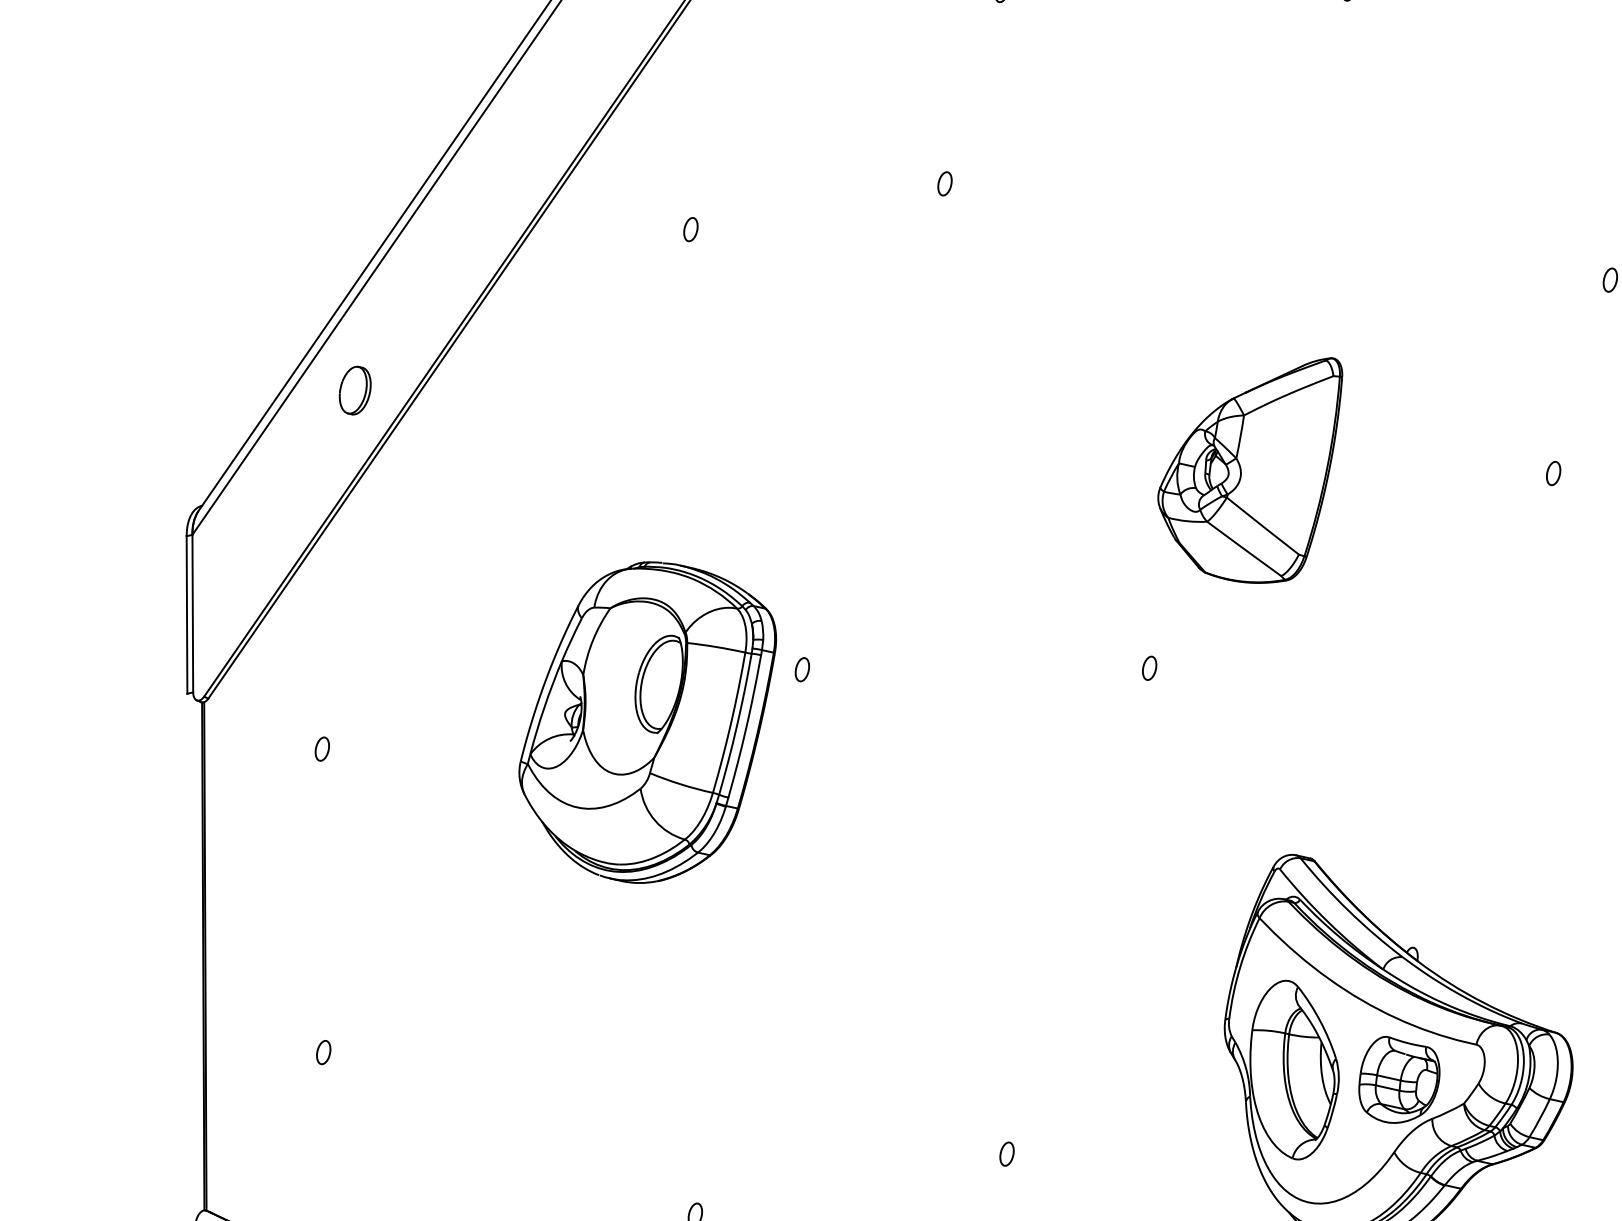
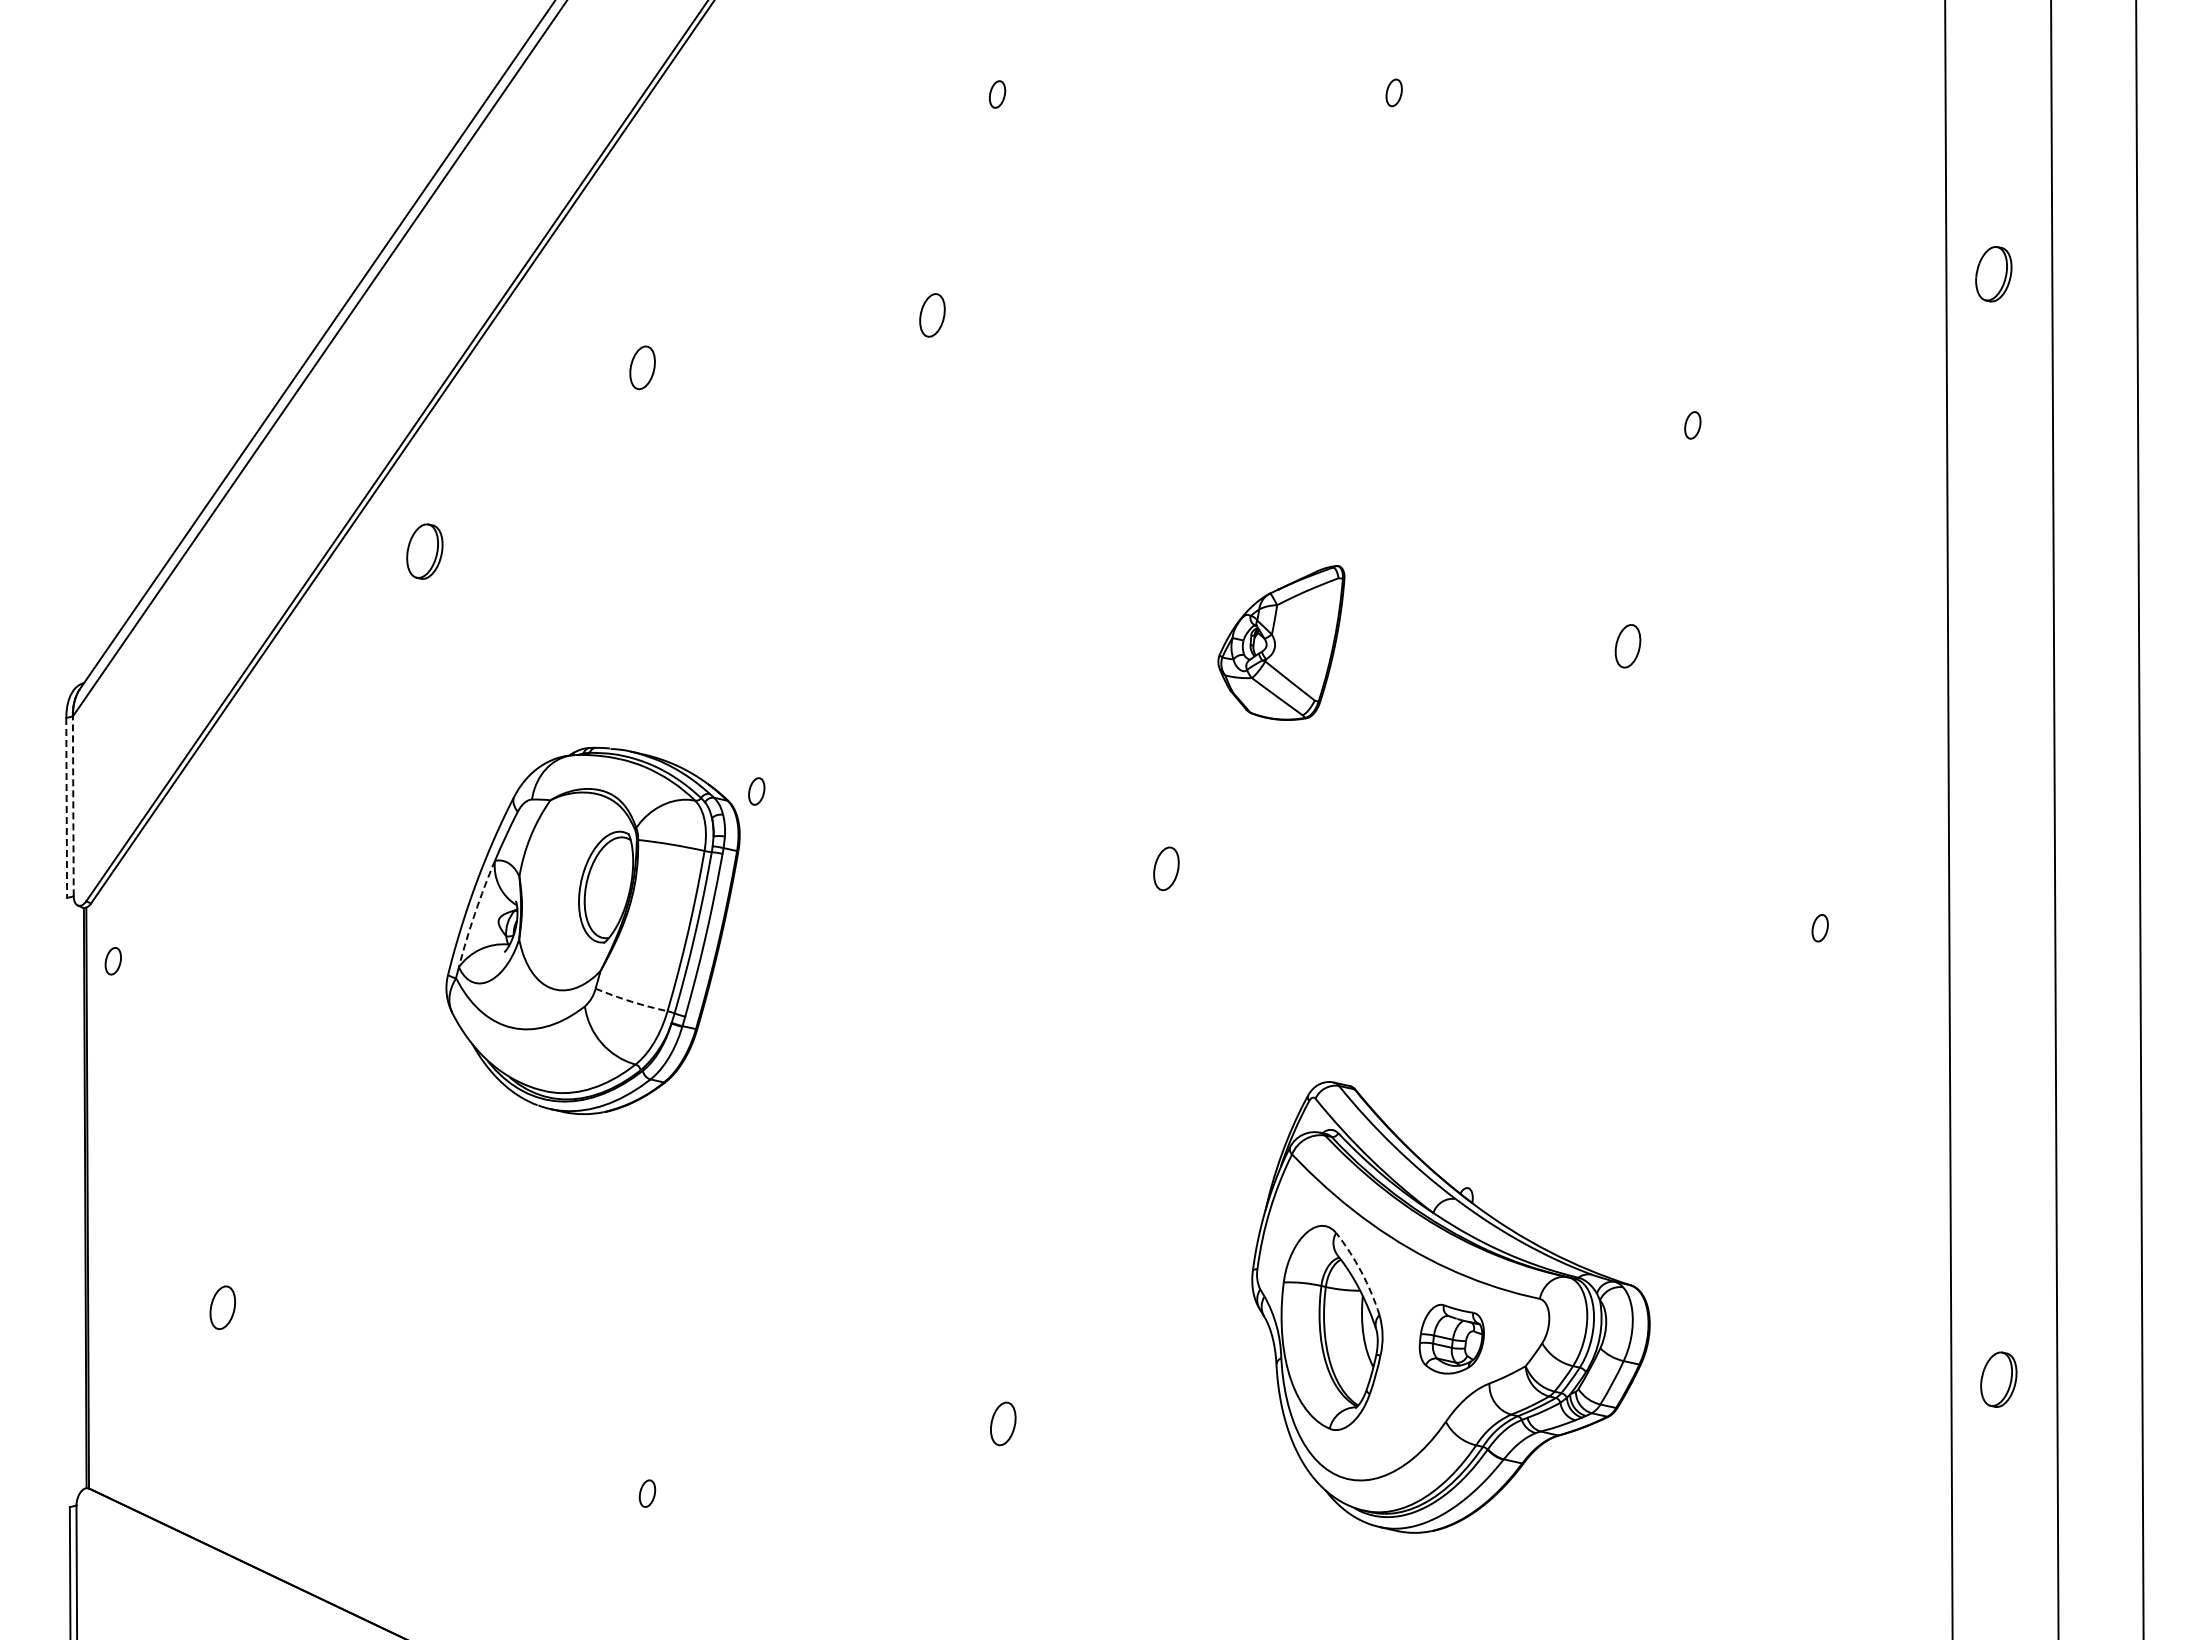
part: (944, 183) -> (932, 315), size x1.6
part: (690, 229) -> (641, 367), size x1.6
part: (354, 390) -> (424, 551), moved
part: (1250, 470) -> (1281, 642), size x0.6
part: (1553, 473) -> (1627, 646), size x1.6
line: (192, 613) -> (73, 806), solid -> dashed
line: (186, 615) -> (66, 808), solid -> dashed
part: (1149, 667) -> (1166, 868), size x1.6
part: (802, 669) -> (756, 791), moved
arc: (544, 707) -> (475, 913), solid -> dashed
part: (321, 749) -> (112, 961), moved
arc: (681, 784) -> (631, 1001), solid -> dashed
arc: (1320, 1021) -> (1361, 1272), solid -> dashed
part: (323, 1052) -> (222, 1307), size x1.6
part: (1399, 1080) -> (1451, 1339), size x0.7
part: (1007, 1153) -> (1003, 1423), size x1.6

